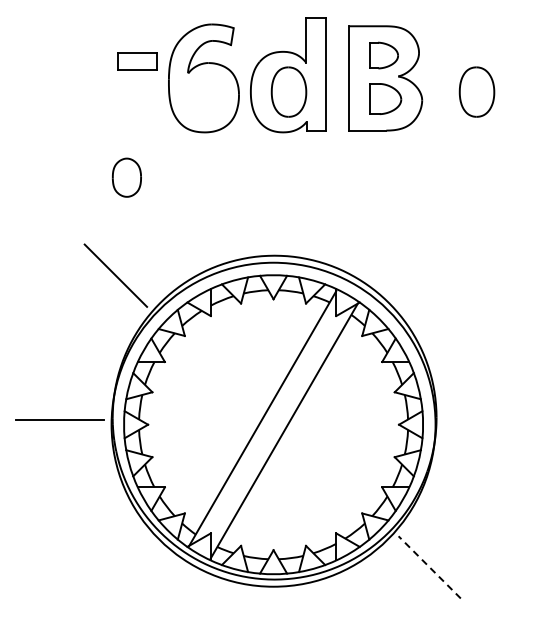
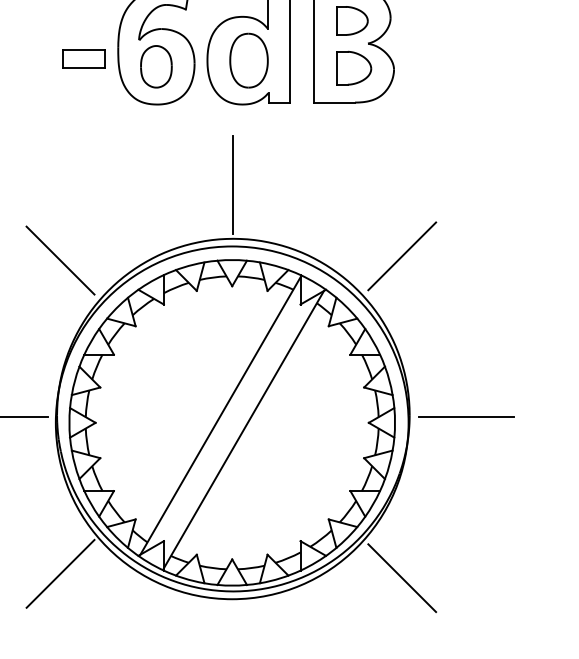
part: (137, 61) -> (84, 58), moved
part: (476, 91) -> (453, 60), removed
part: (126, 177) -> (155, 66), moved
line: (274, 205) -> (233, 184), added
line: (429, 271) -> (401, 256), added
line: (488, 419) -> (466, 417), added
line: (115, 563) -> (60, 573), added
line: (429, 567) -> (401, 578), dashed -> solid

